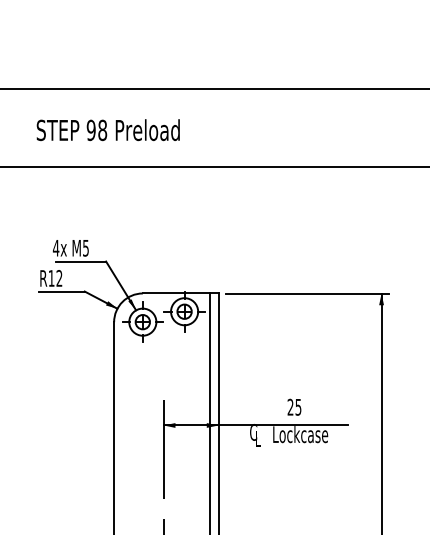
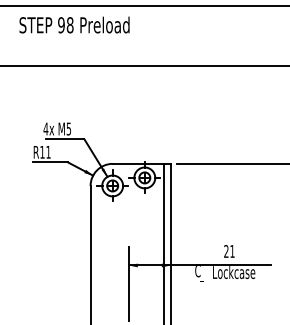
text: (107, 130) -> (73, 25), moved
text: (59, 278) -> (48, 152), R12 -> R11
text: (298, 407) -> (232, 251), 25 -> 21

